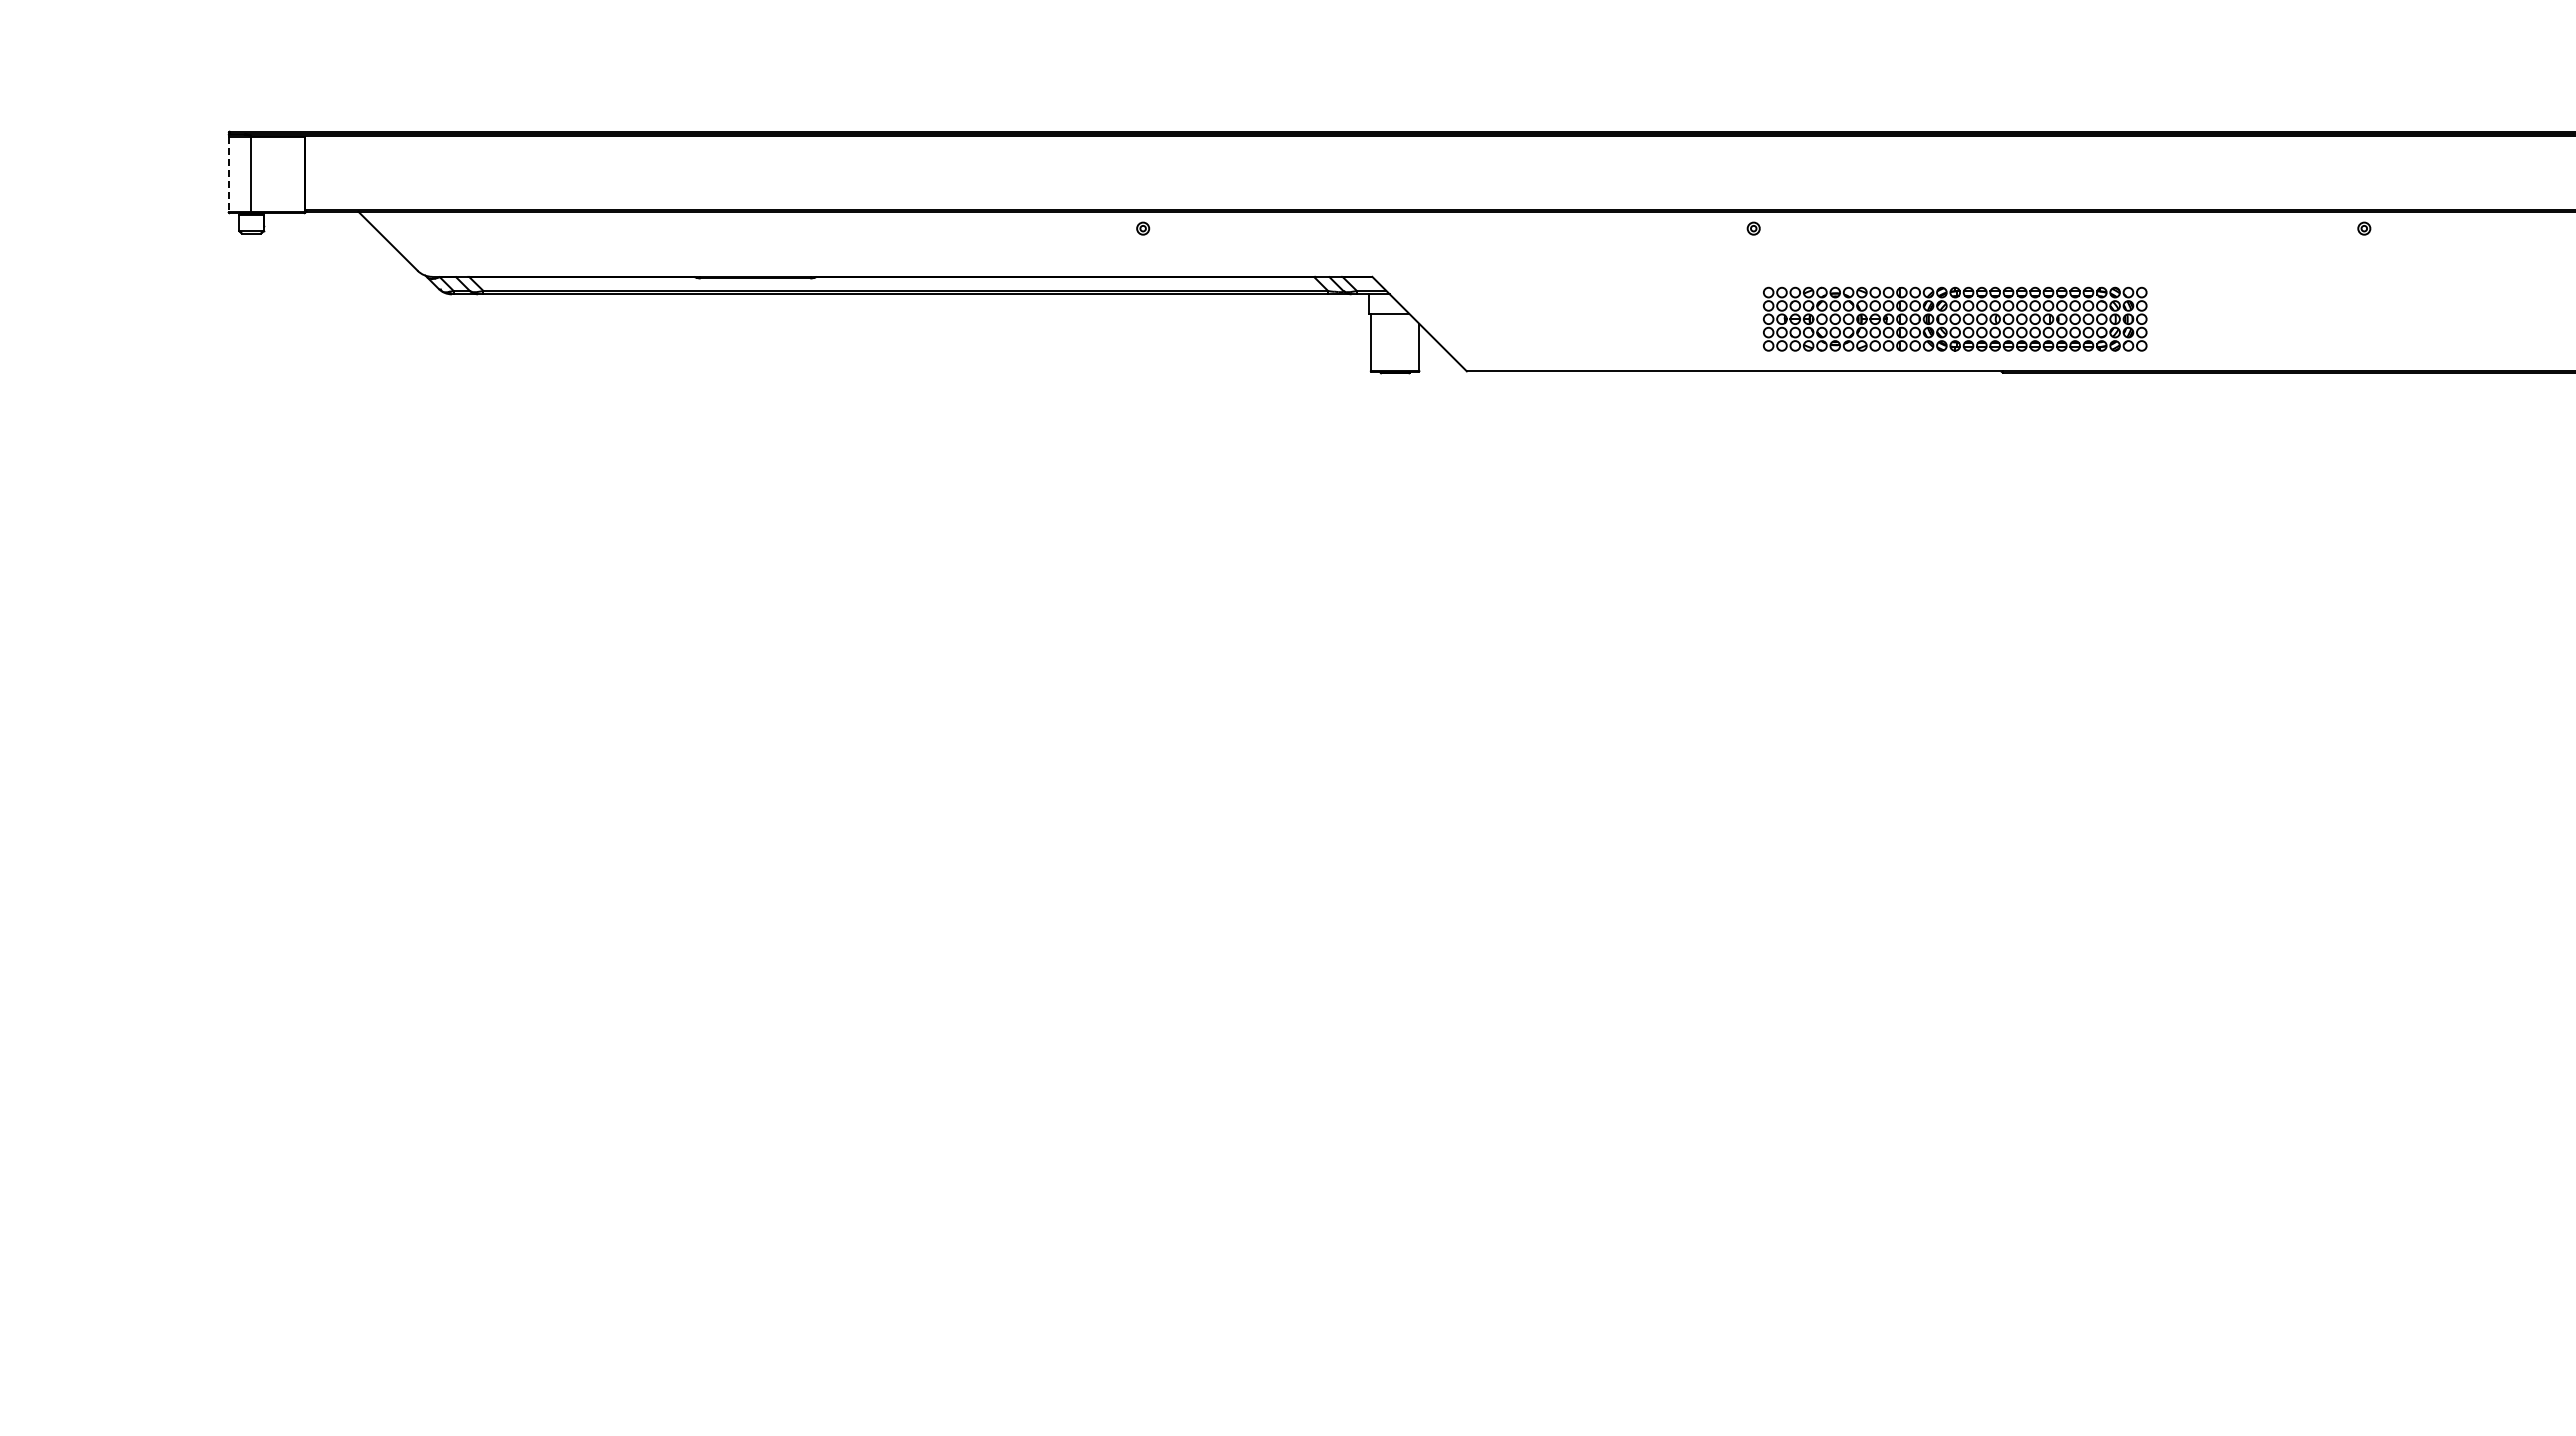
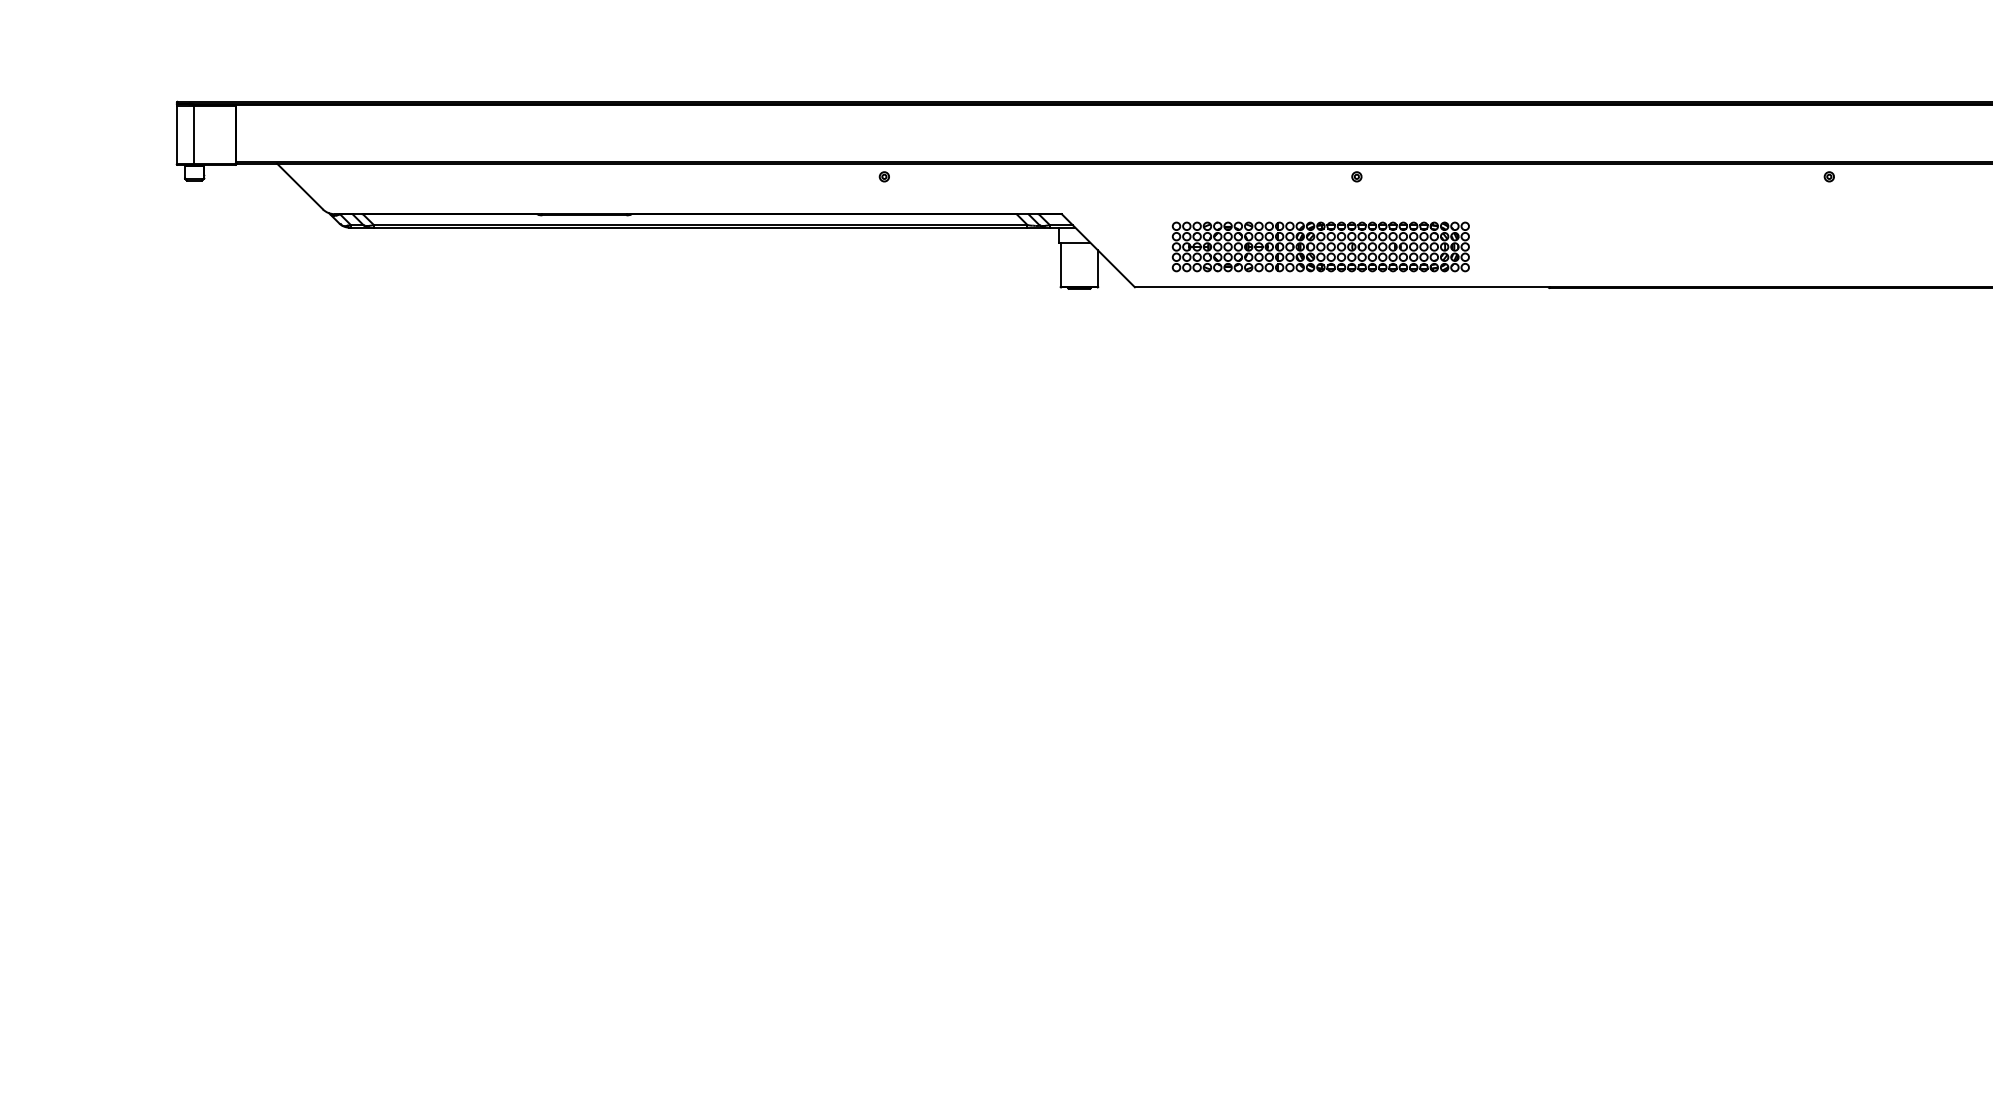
line: (228, 174) -> (176, 134), dashed -> solid
part: (1955, 318) -> (1321, 246), moved

